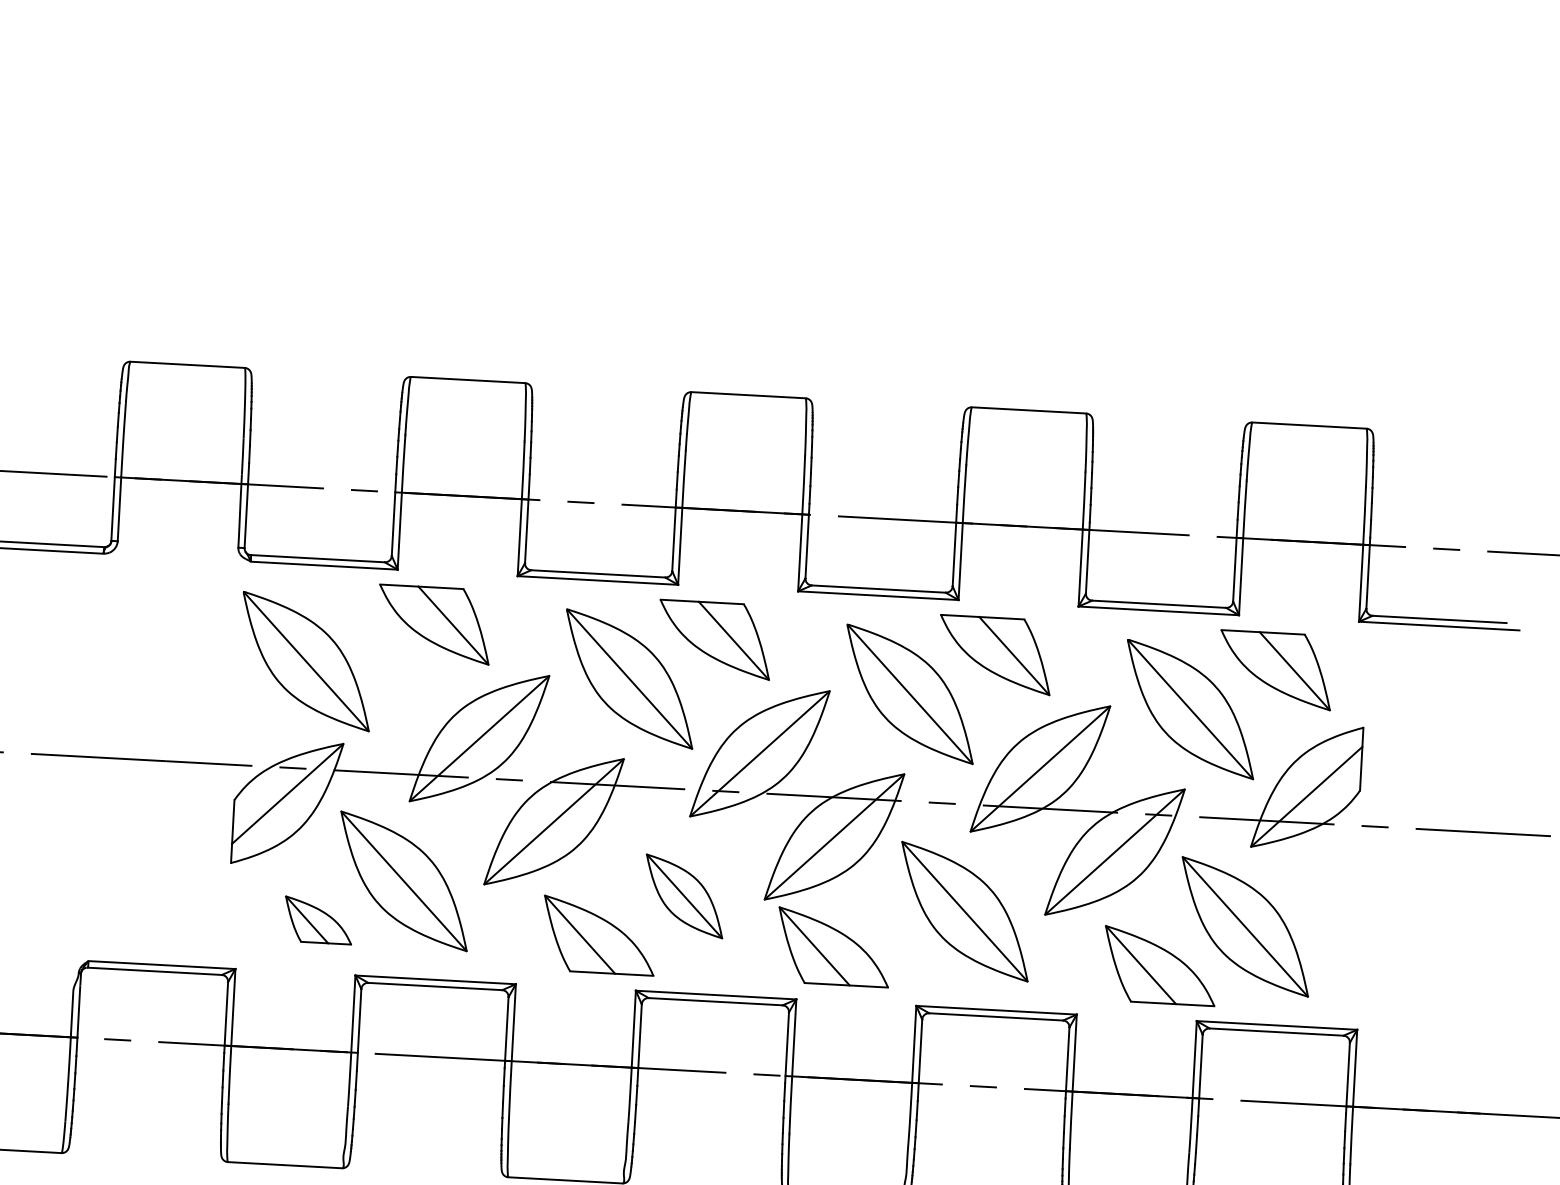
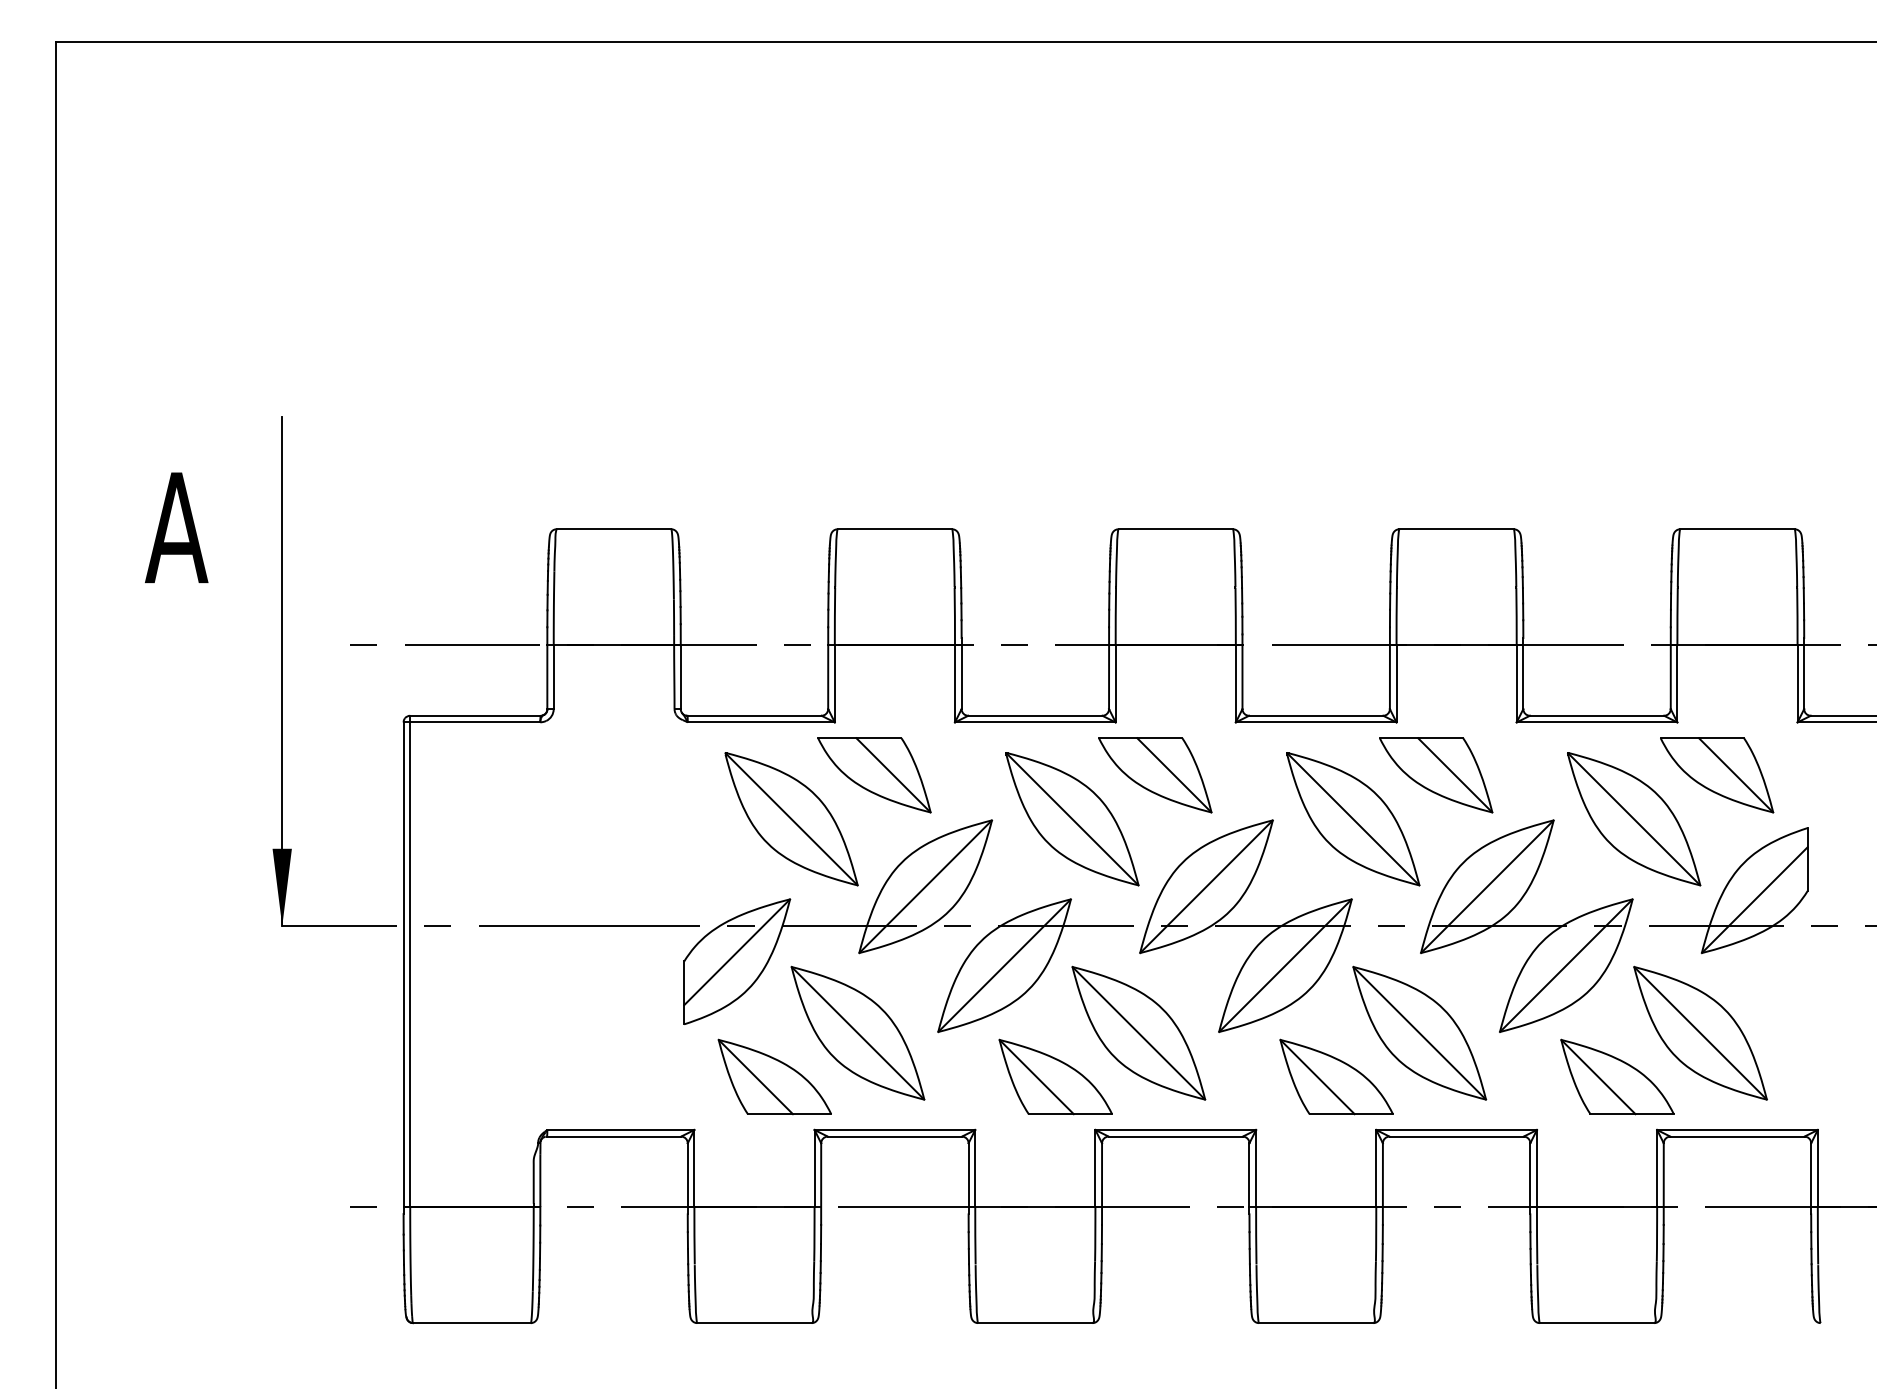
part: (306, 661) -> (791, 819), moved
part: (684, 895) -> (1138, 1032), size x1.67
part: (318, 919) -> (774, 1076), size x1.67
part: (833, 946) -> (1336, 1076), moved

